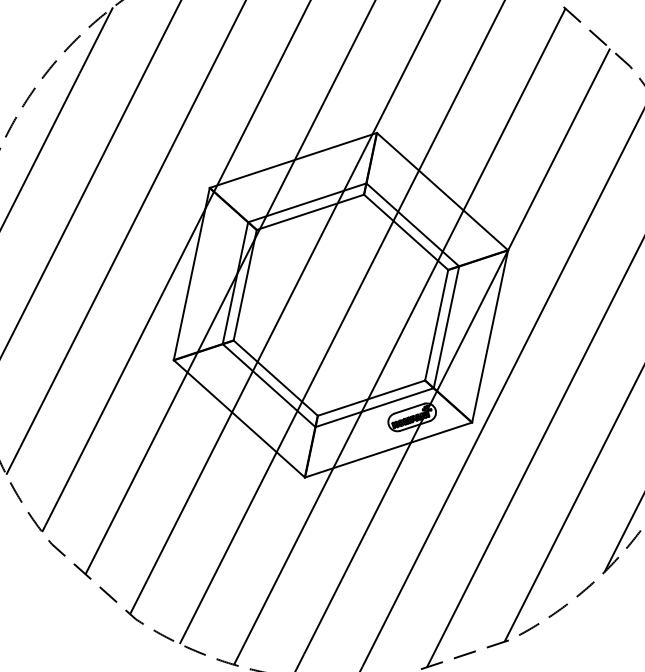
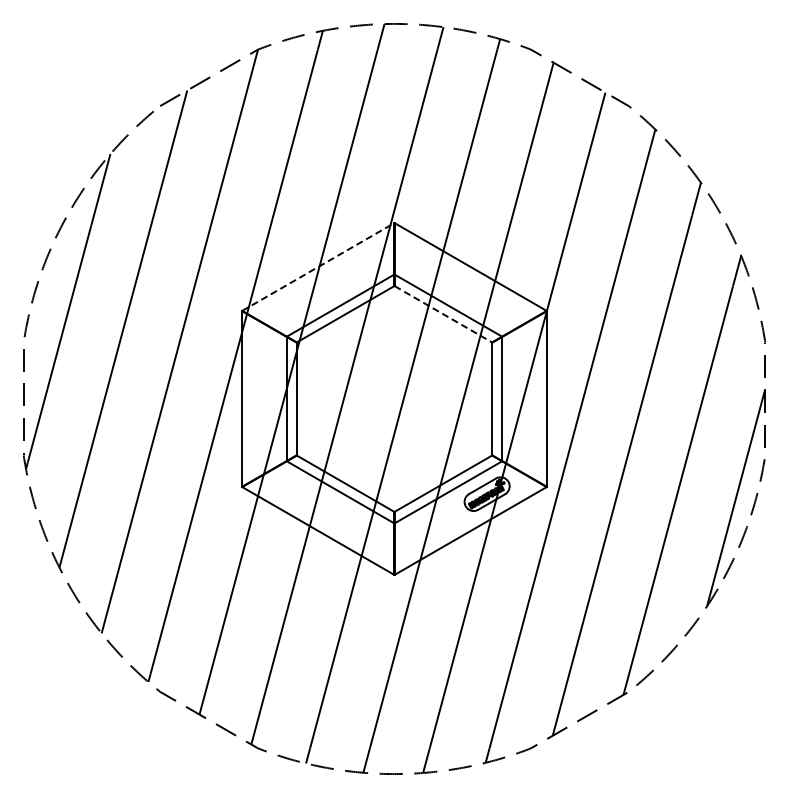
line: (293, 161) -> (318, 267), solid -> dashed
line: (406, 232) -> (443, 314), solid -> dashed

